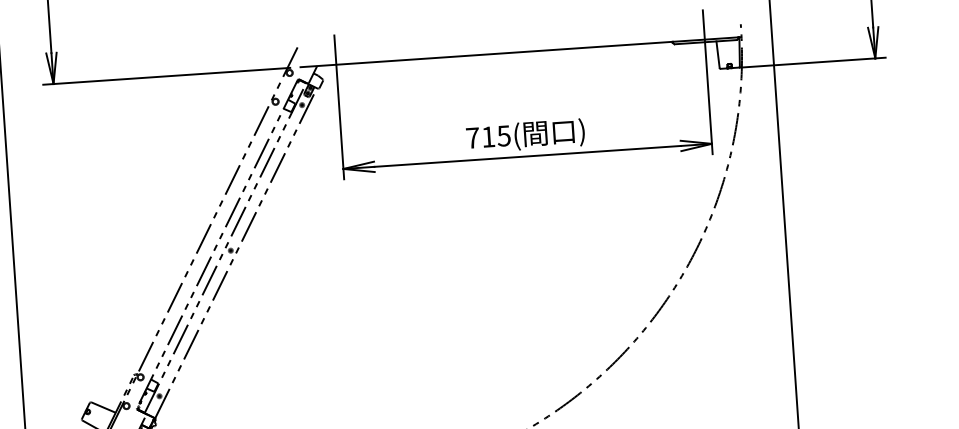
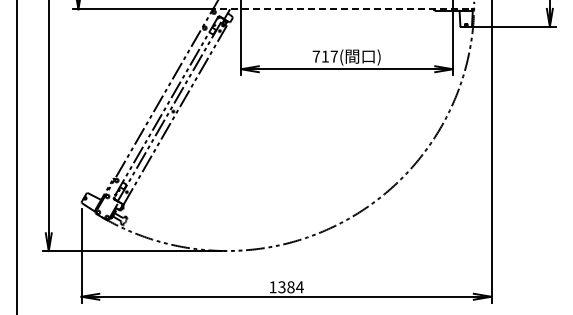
line: (521, 52) -> (347, 9), solid -> dashed
text: (502, 135) -> (333, 56), 715( -> 717(

